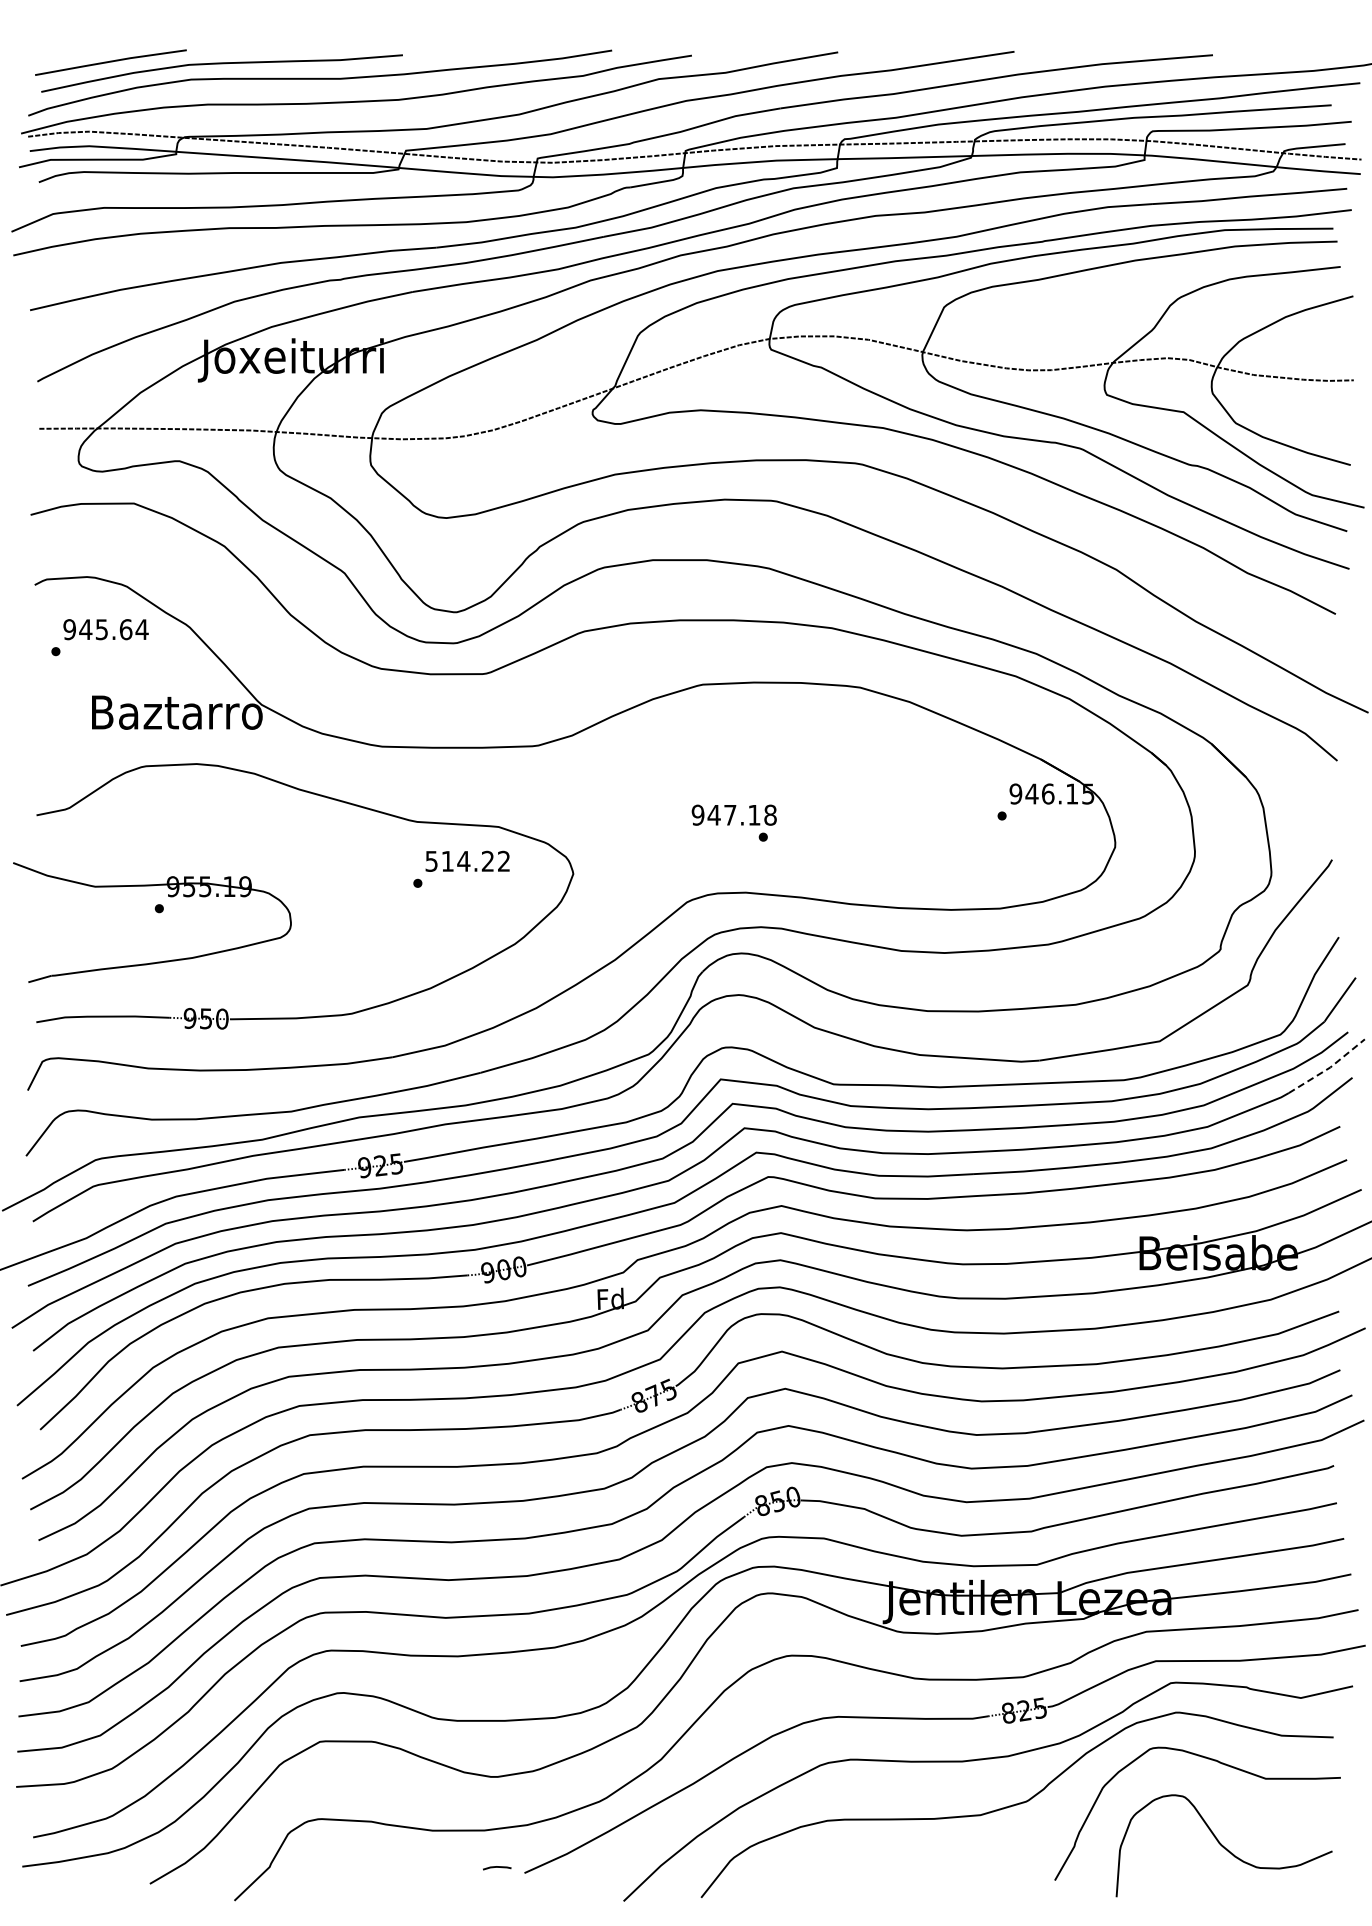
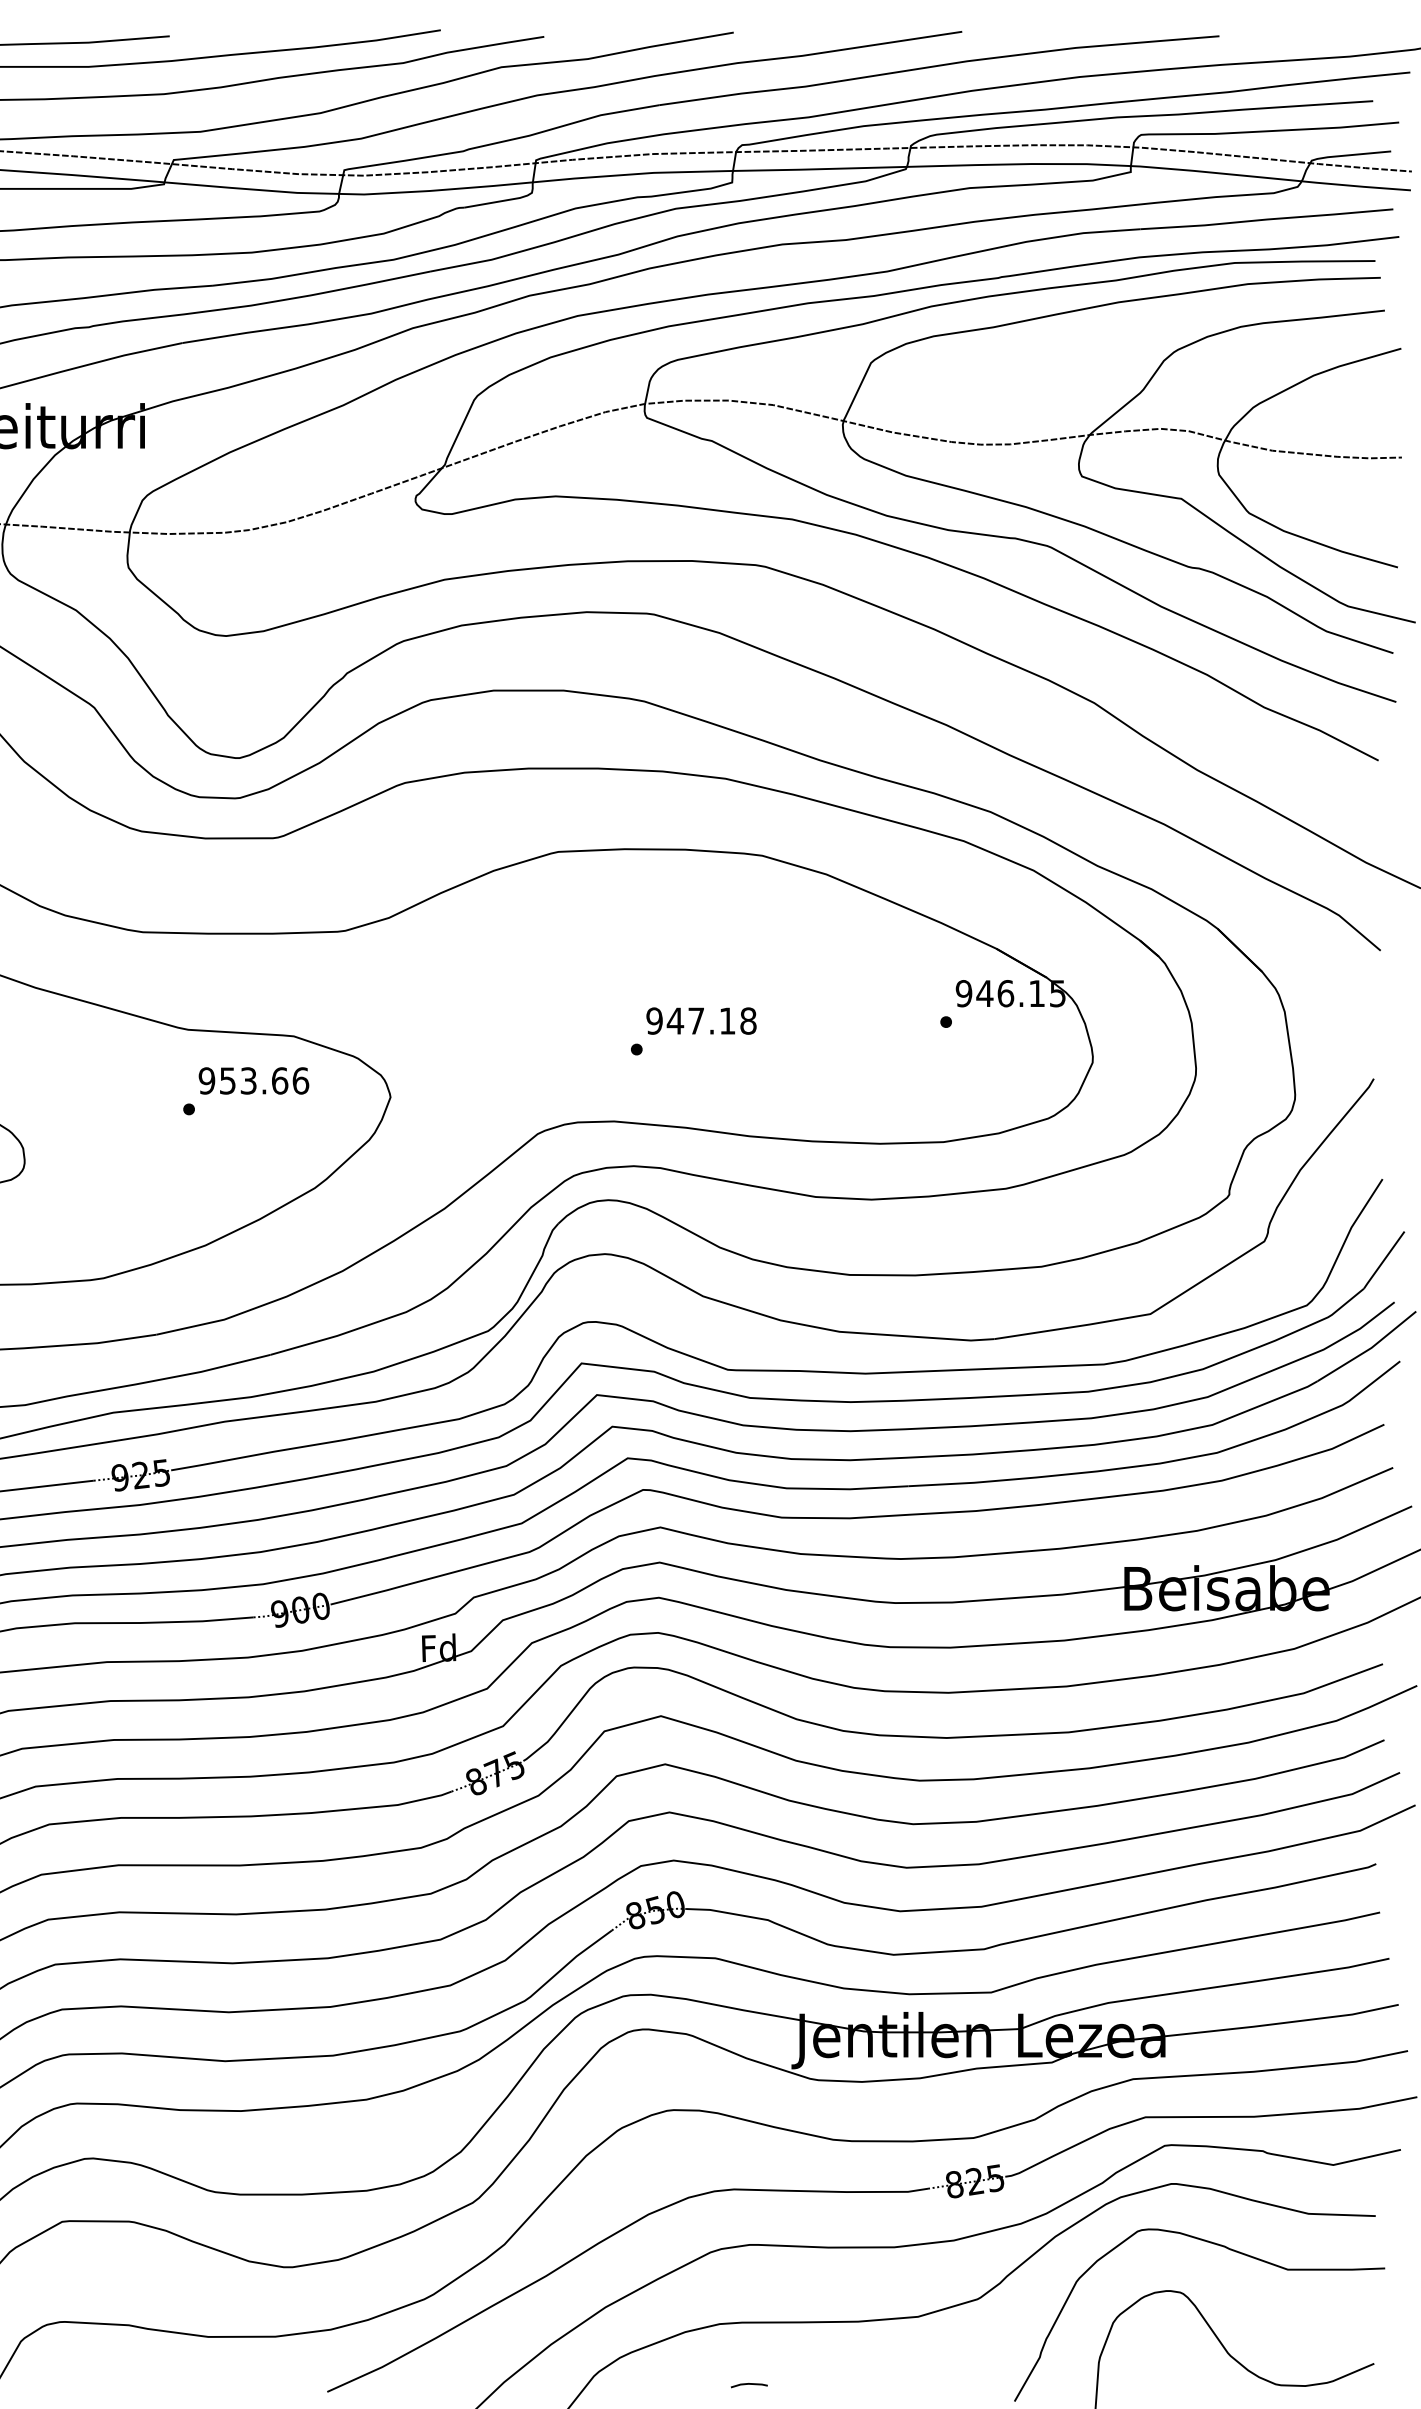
text: (733, 814) -> (700, 1020), moved
text: (467, 860) -> (253, 1079), 514.22 -> 953.66
line: (1329, 1067) -> (1370, 1347), dashed -> solid
line: (497, 1867) -> (749, 2384), moved

